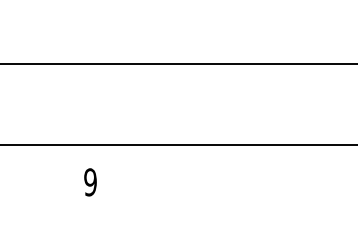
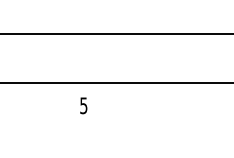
text: (89, 181) -> (83, 105), 9 -> 5

